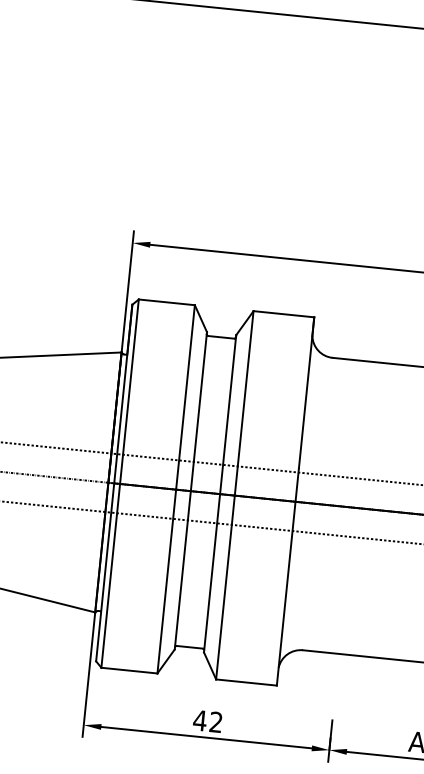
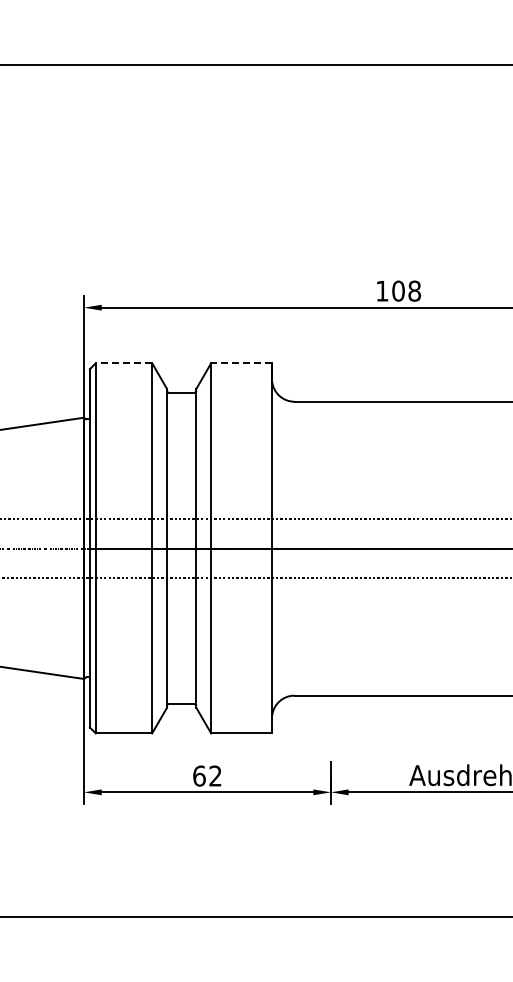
line: (166, 302) -> (123, 363), solid -> dashed
line: (283, 314) -> (241, 363), solid -> dashed
text: (200, 720) -> (199, 775), 42 -> 62

